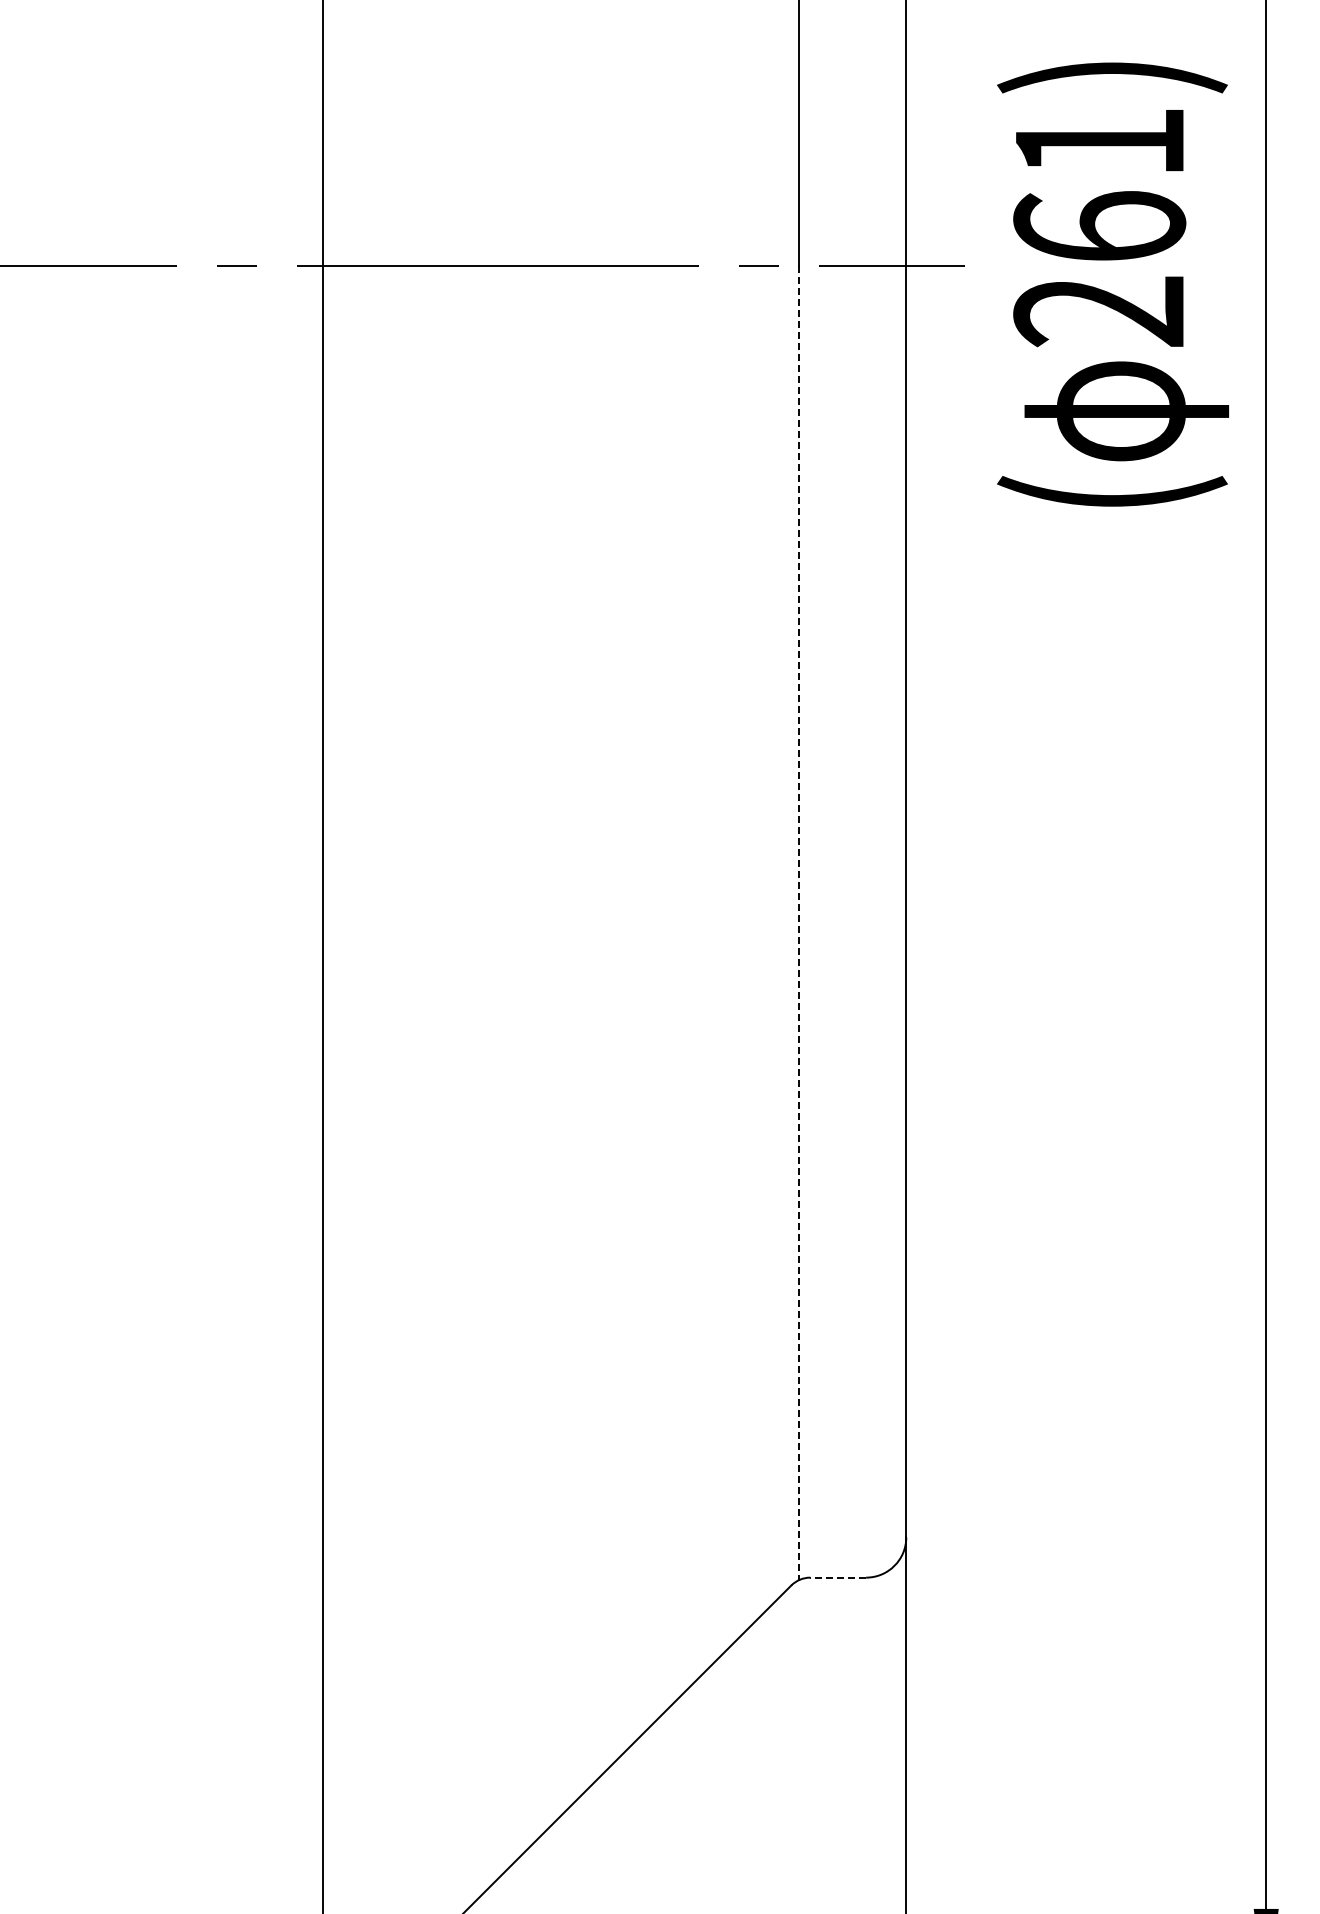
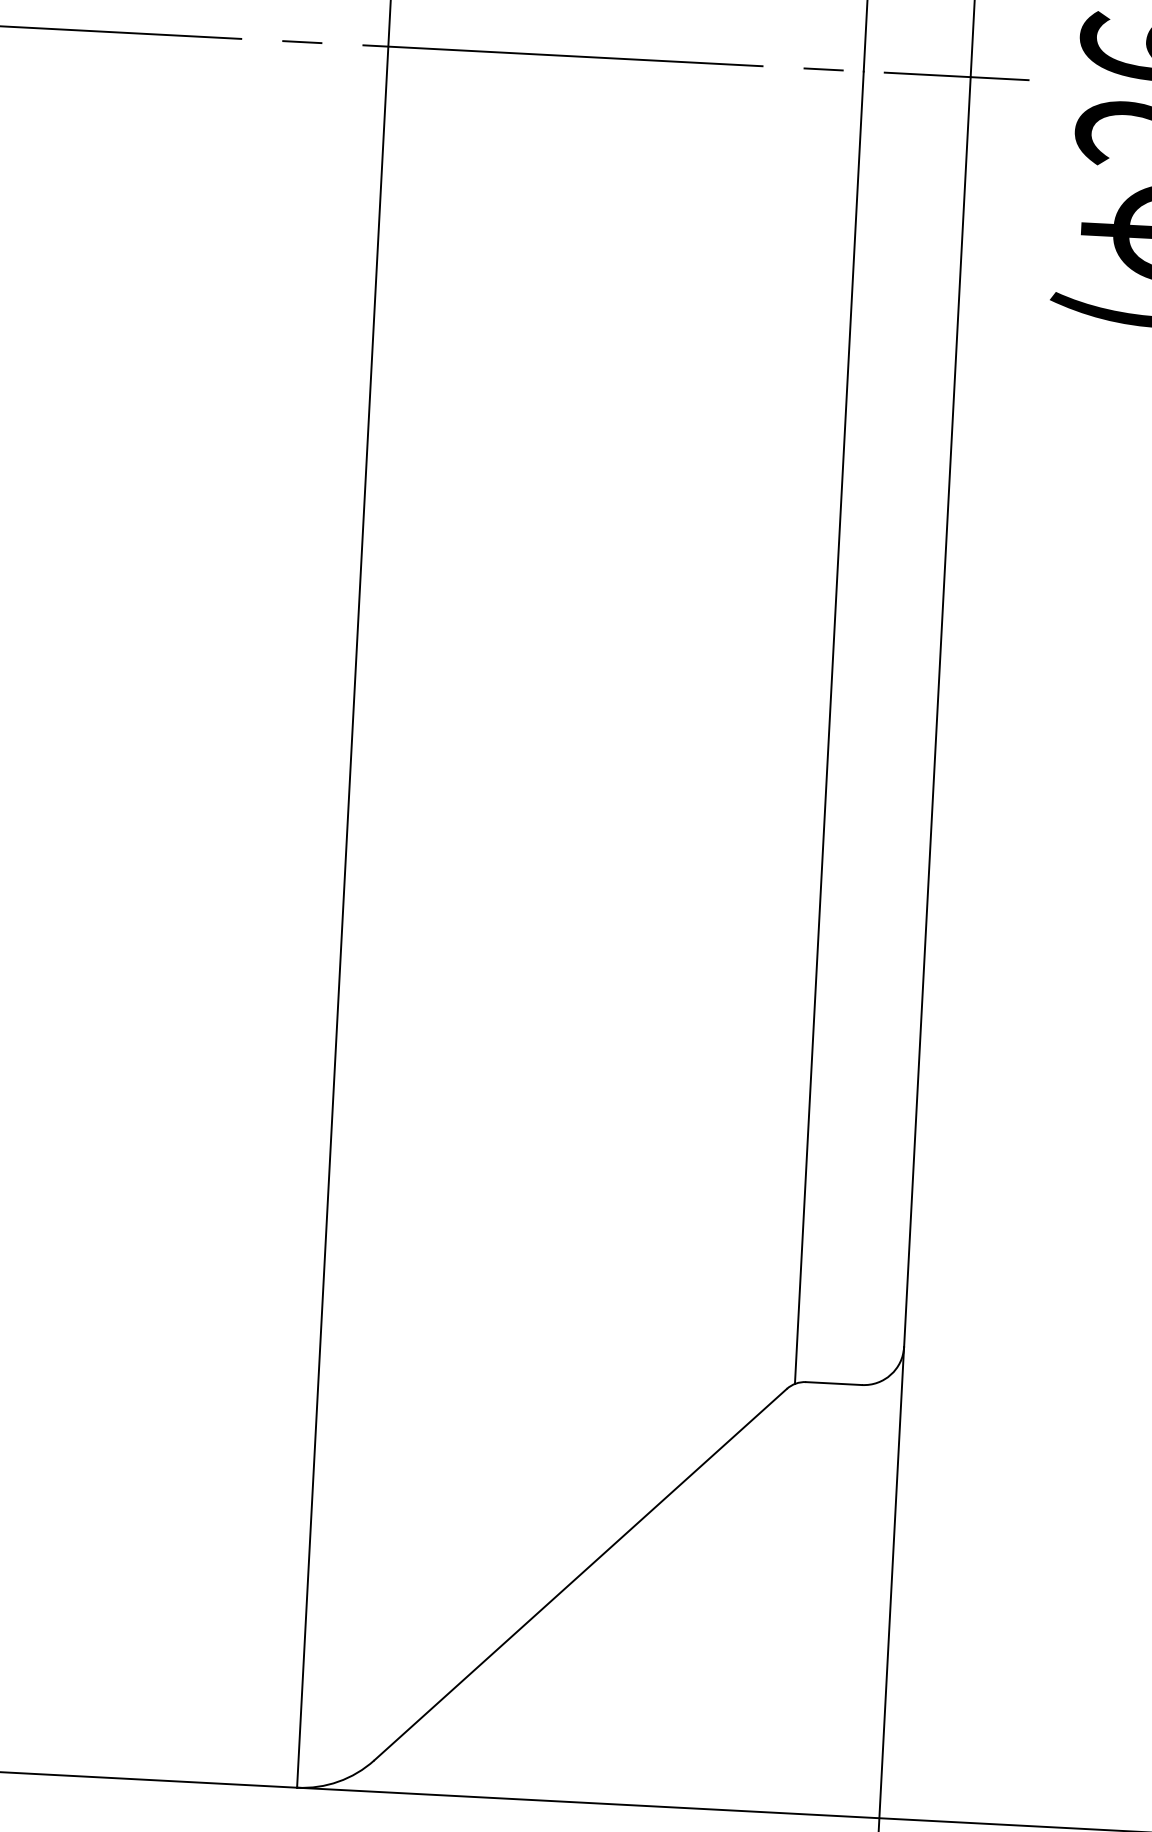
line: (799, 923) -> (829, 728), dashed -> solid
line: (838, 1577) -> (834, 1383), dashed -> solid

